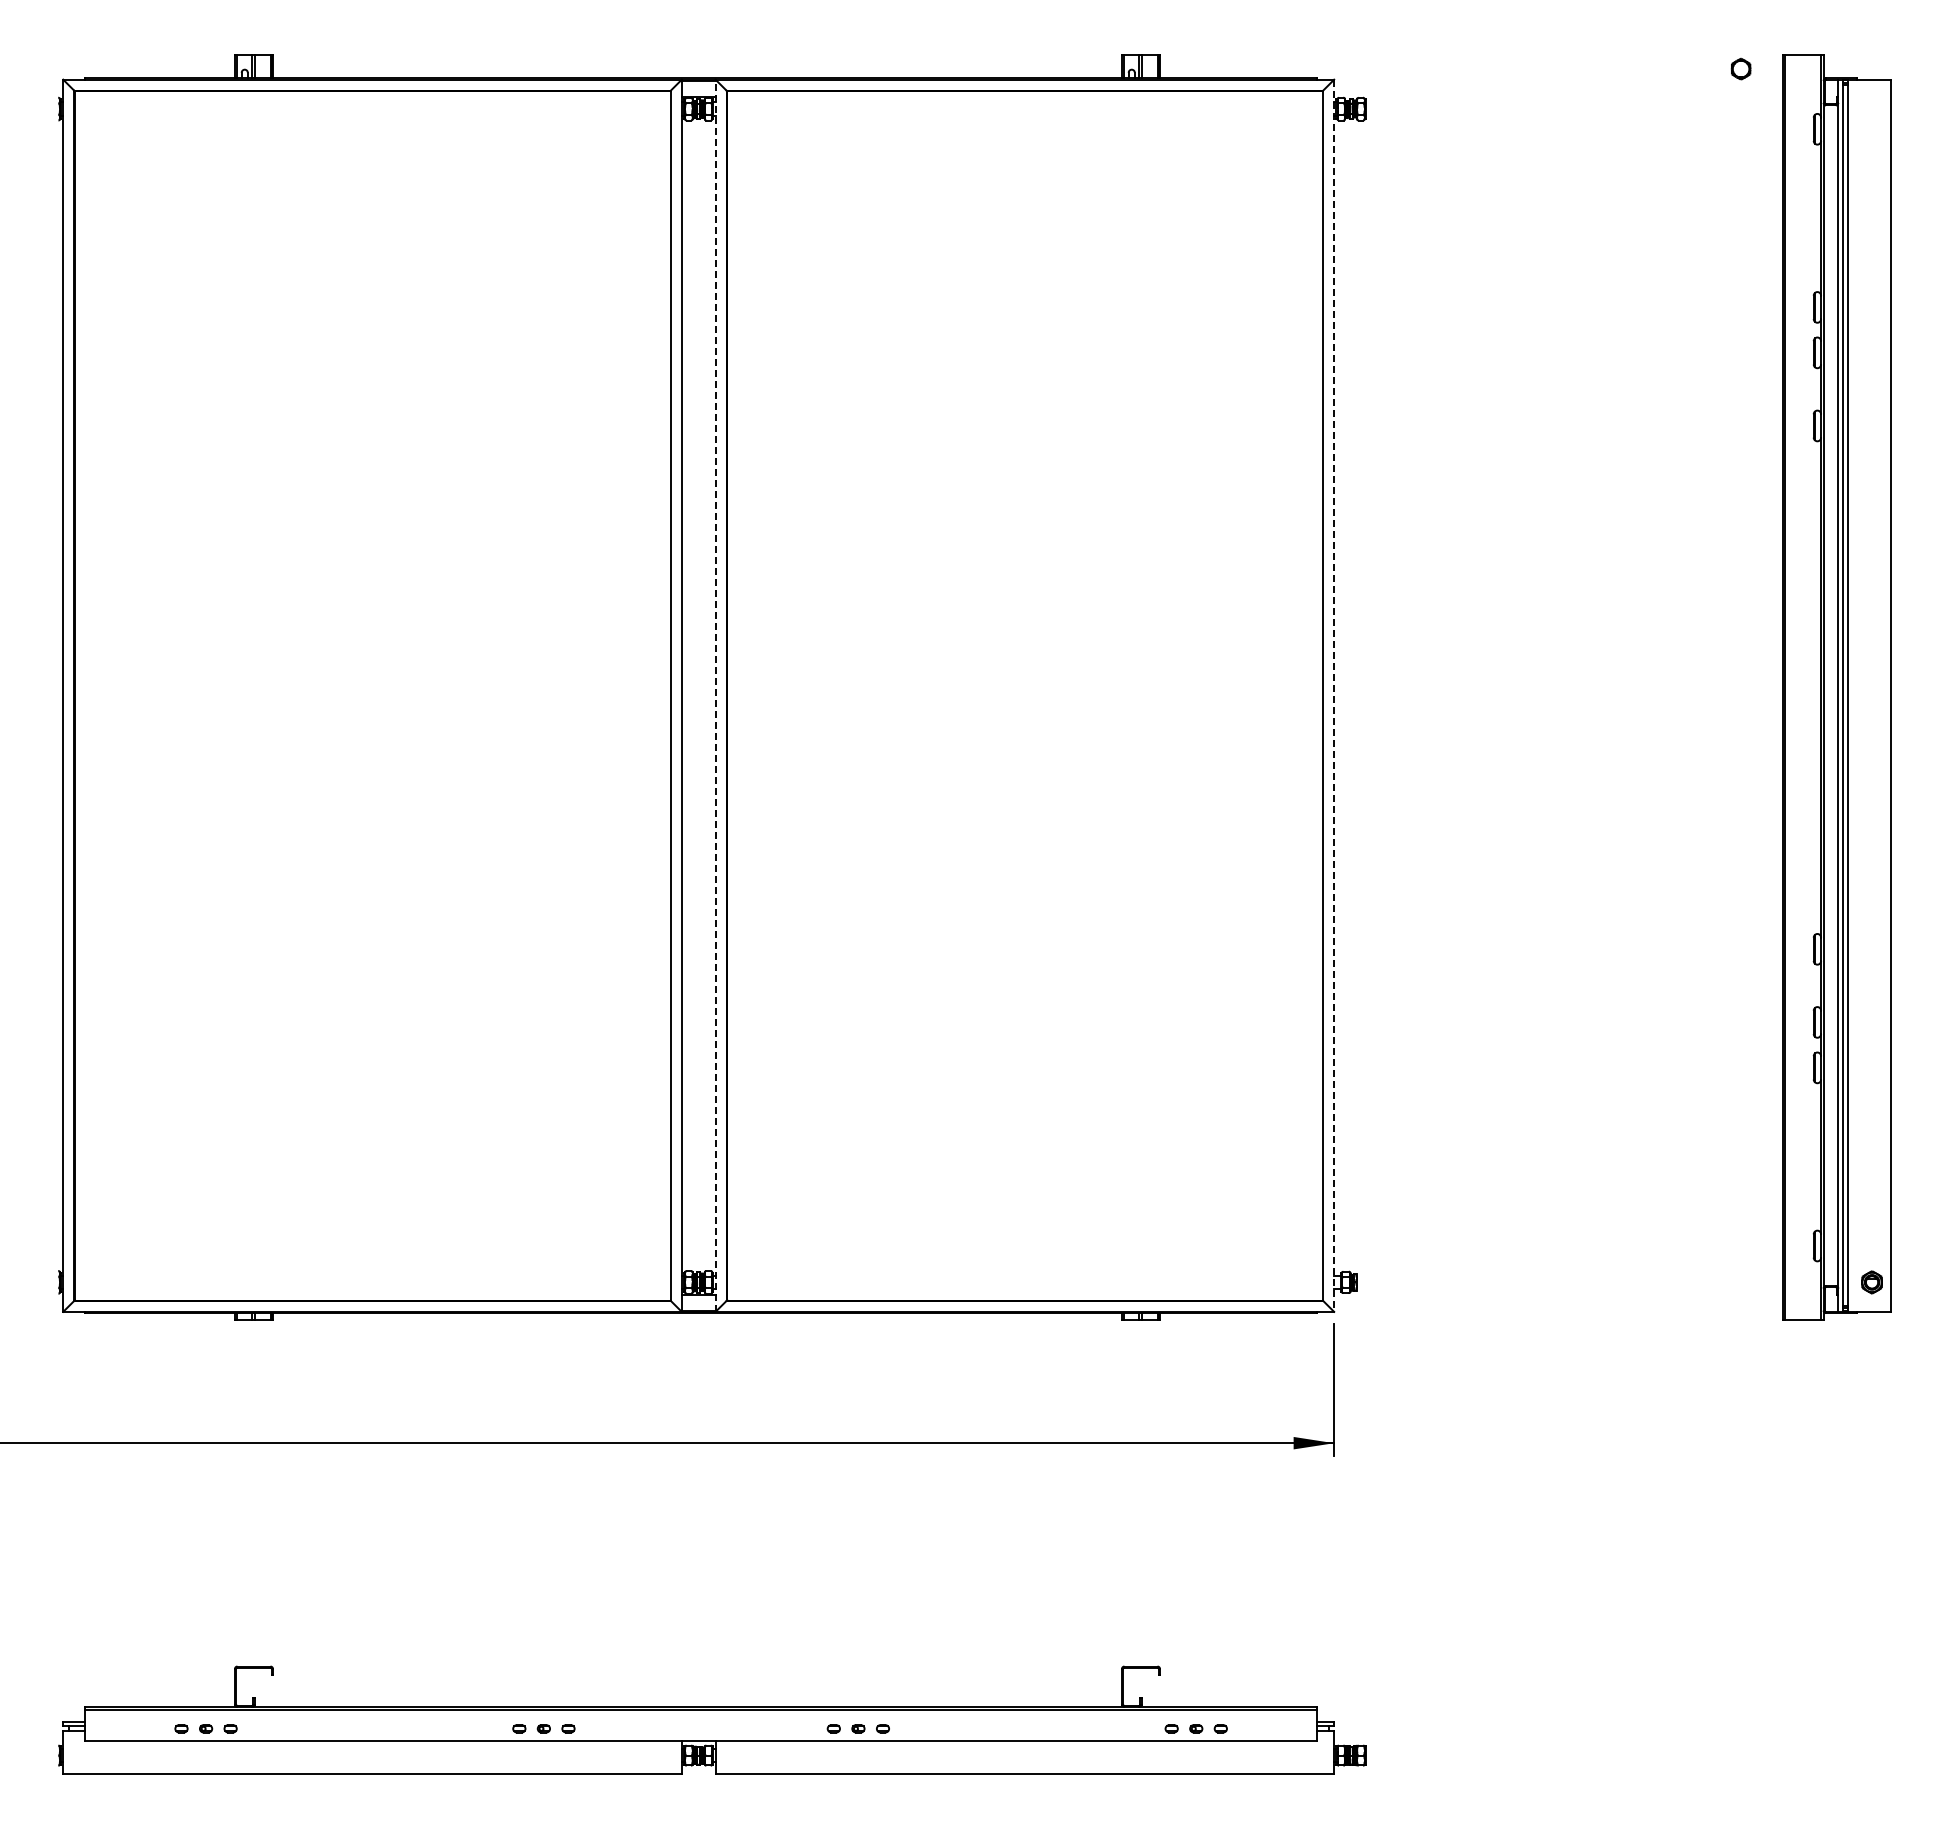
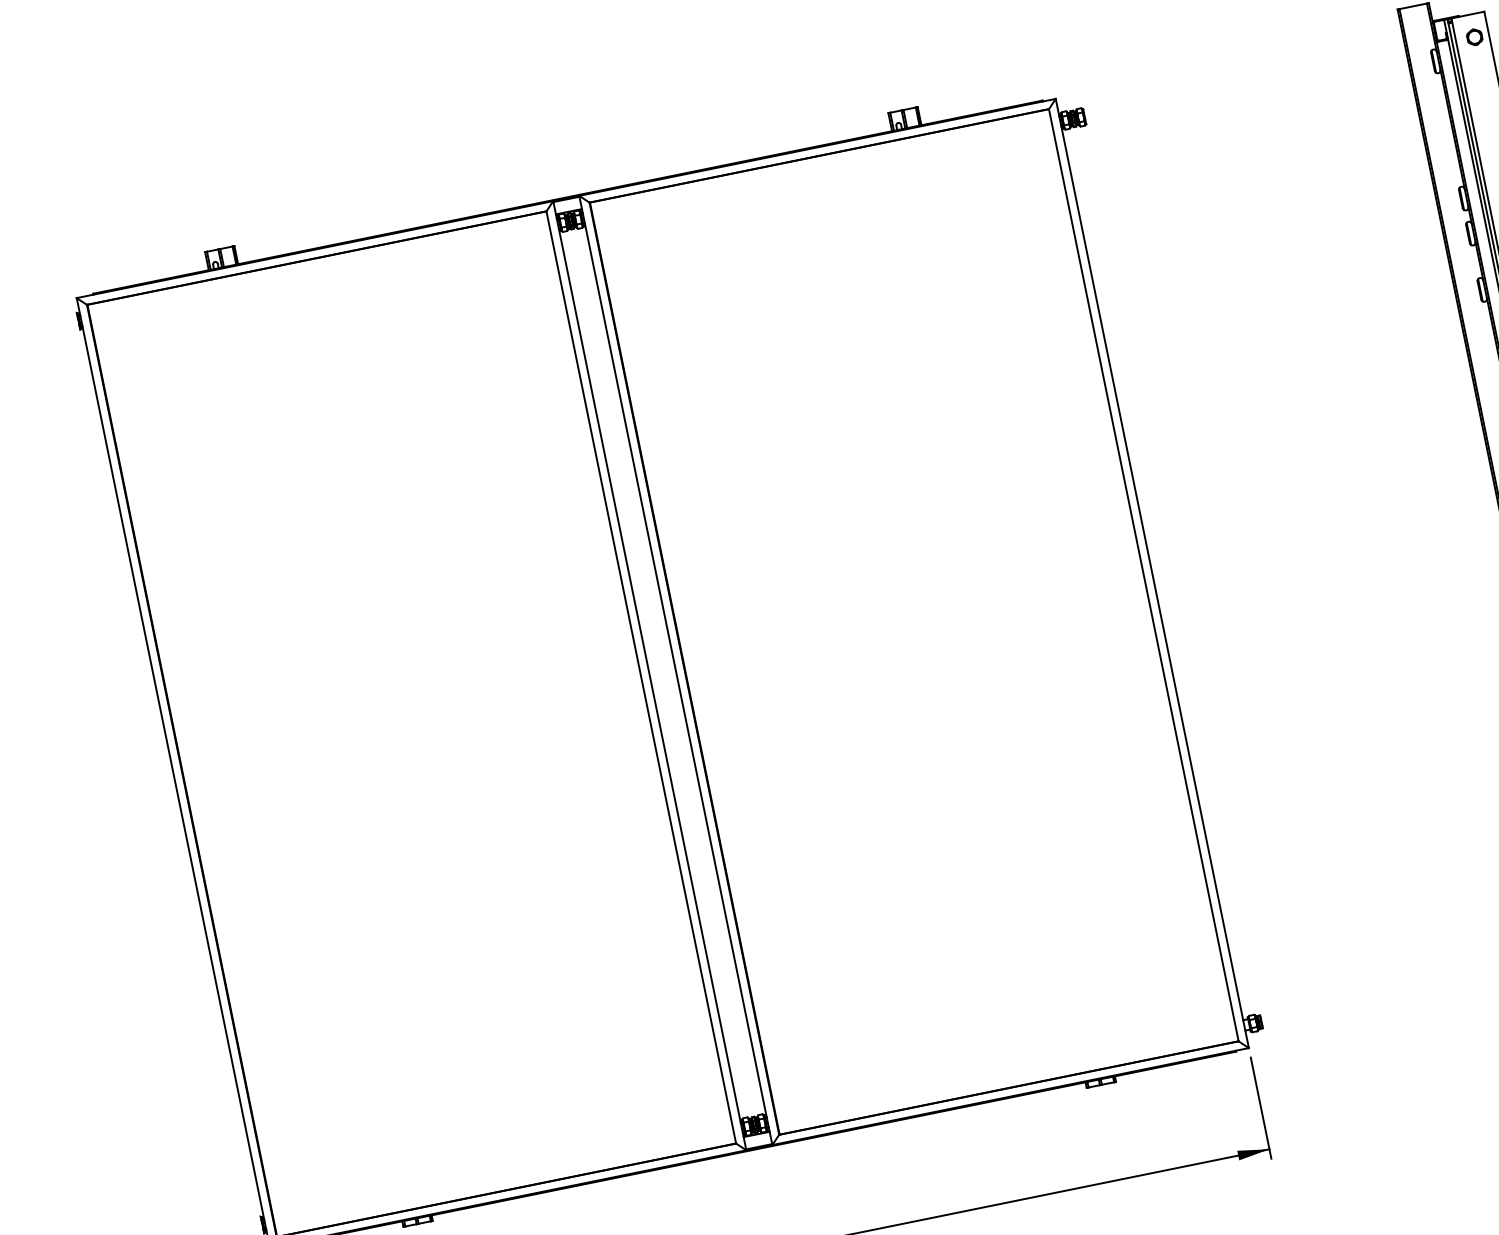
part: (1740, 68) -> (1474, 36), moved
line: (715, 695) -> (675, 670), dashed -> solid
line: (1334, 696) -> (1152, 574), dashed -> solid

